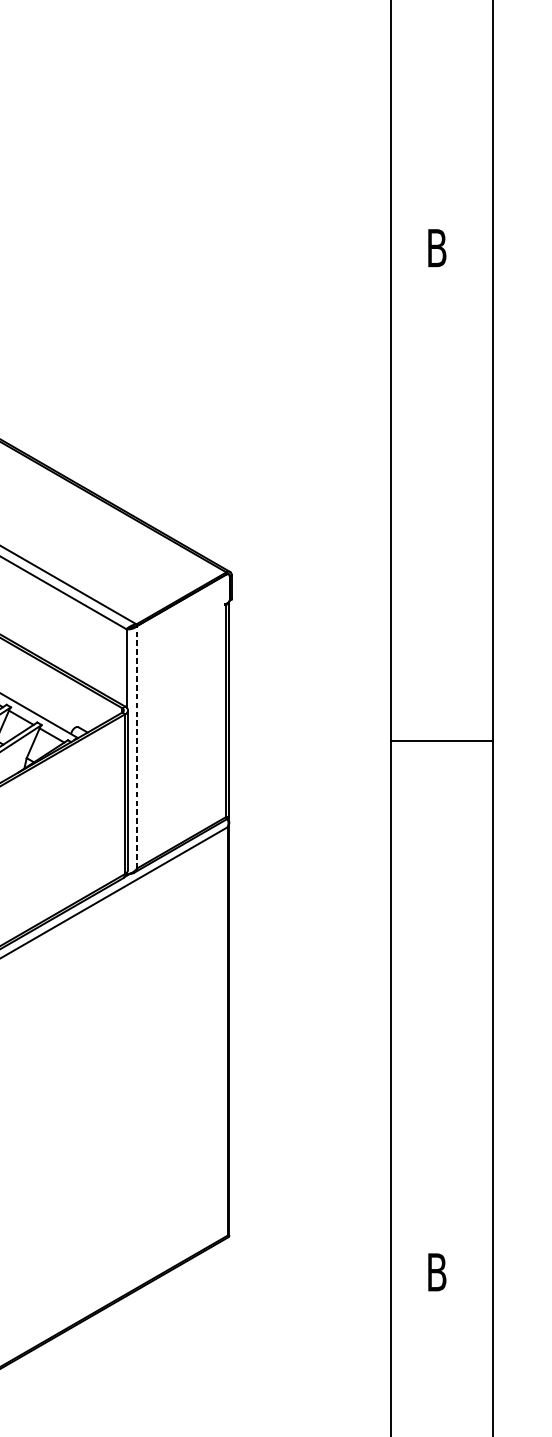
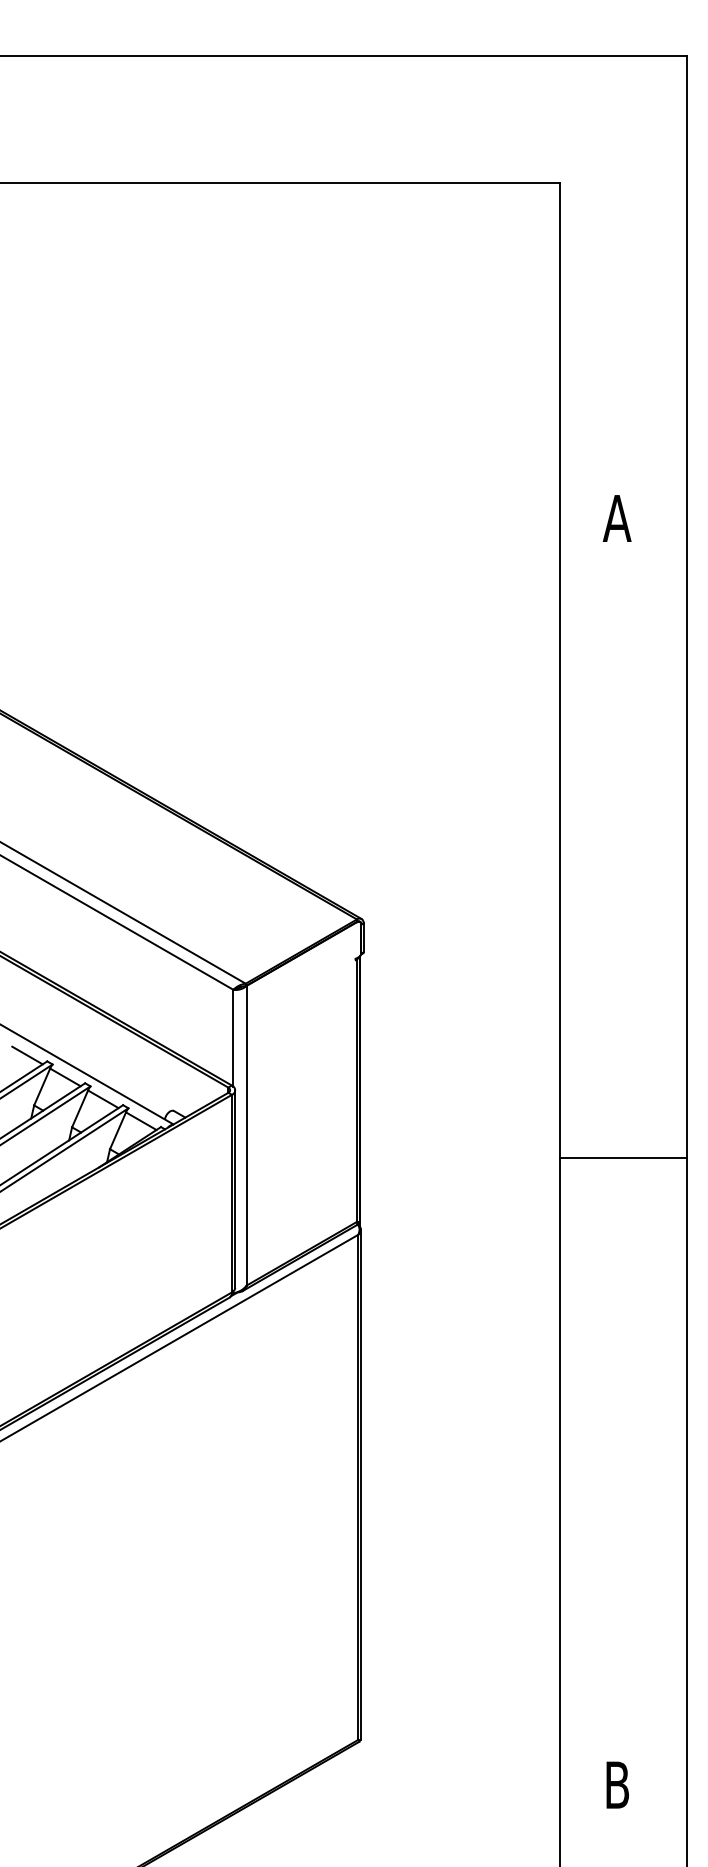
text: (436, 248) -> (616, 518), B -> A
line: (441, 740) -> (623, 1157), moved
line: (137, 747) -> (246, 1135), dashed -> solid

